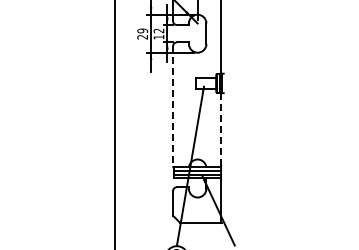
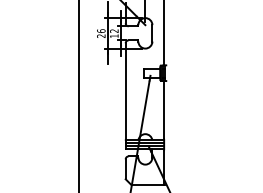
text: (142, 30) -> (101, 30), 29 -> 26
line: (173, 106) -> (126, 91), dashed -> solid
line: (221, 128) -> (164, 109), dashed -> solid

